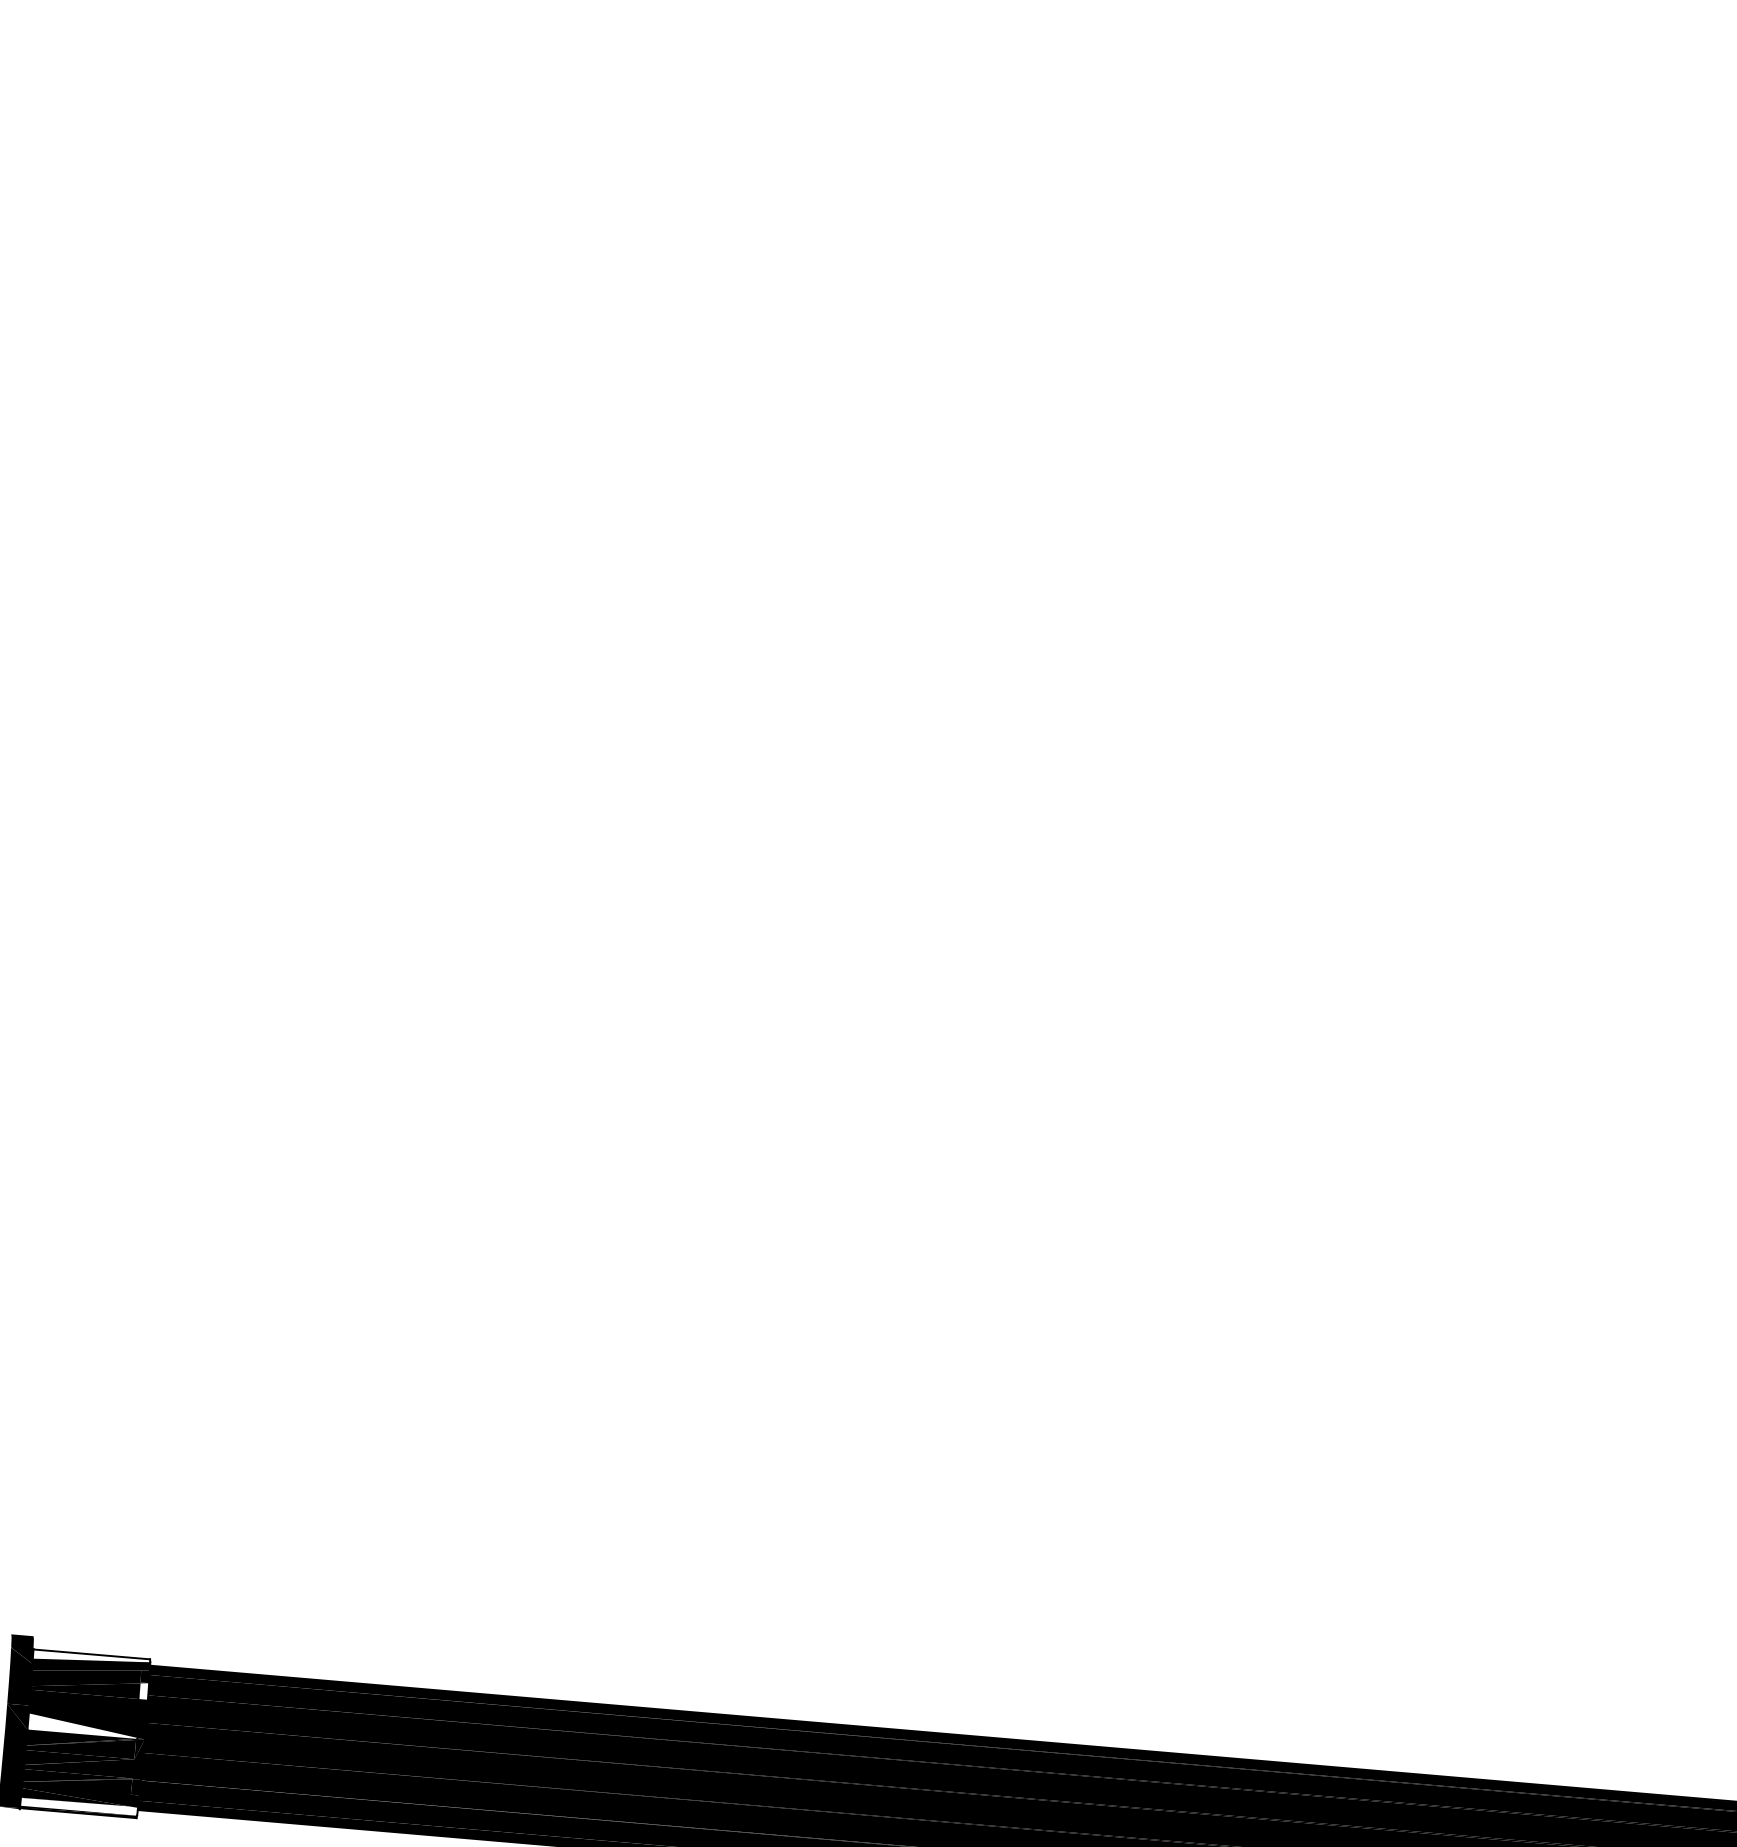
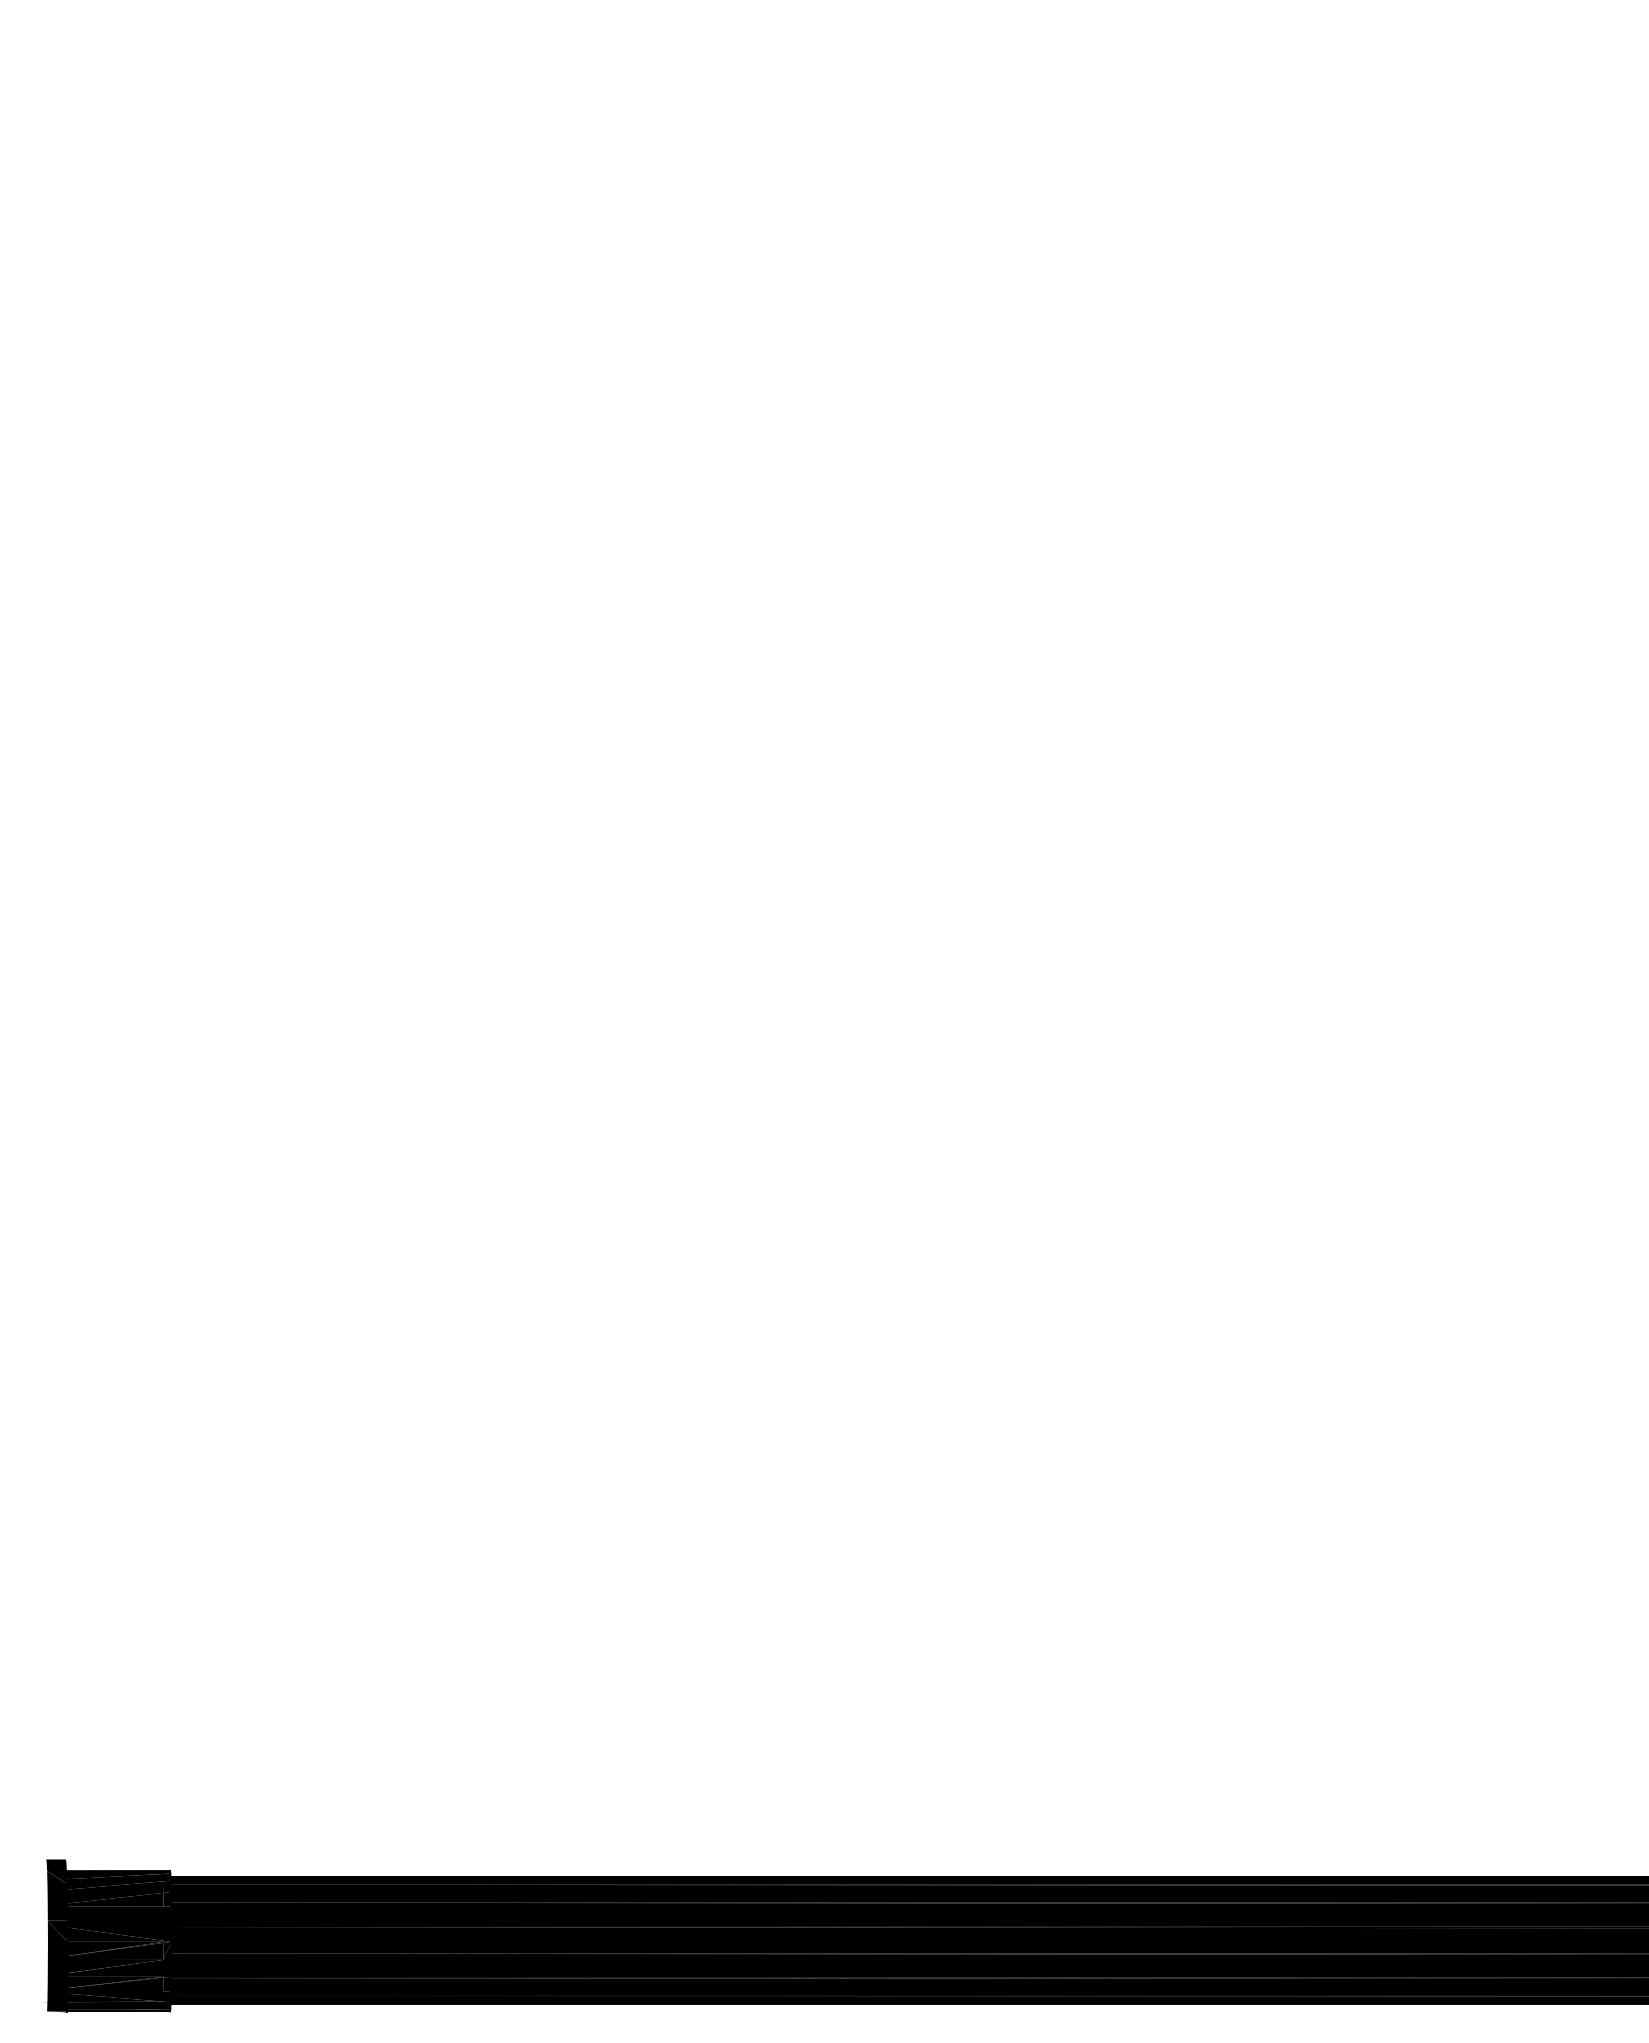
fill: (91, 1659) -> (118, 1875), added
fill: (144, 1691) -> (167, 1899), added
fill: (82, 1725) -> (115, 1934), added
fill: (78, 1806) -> (118, 2005), added

